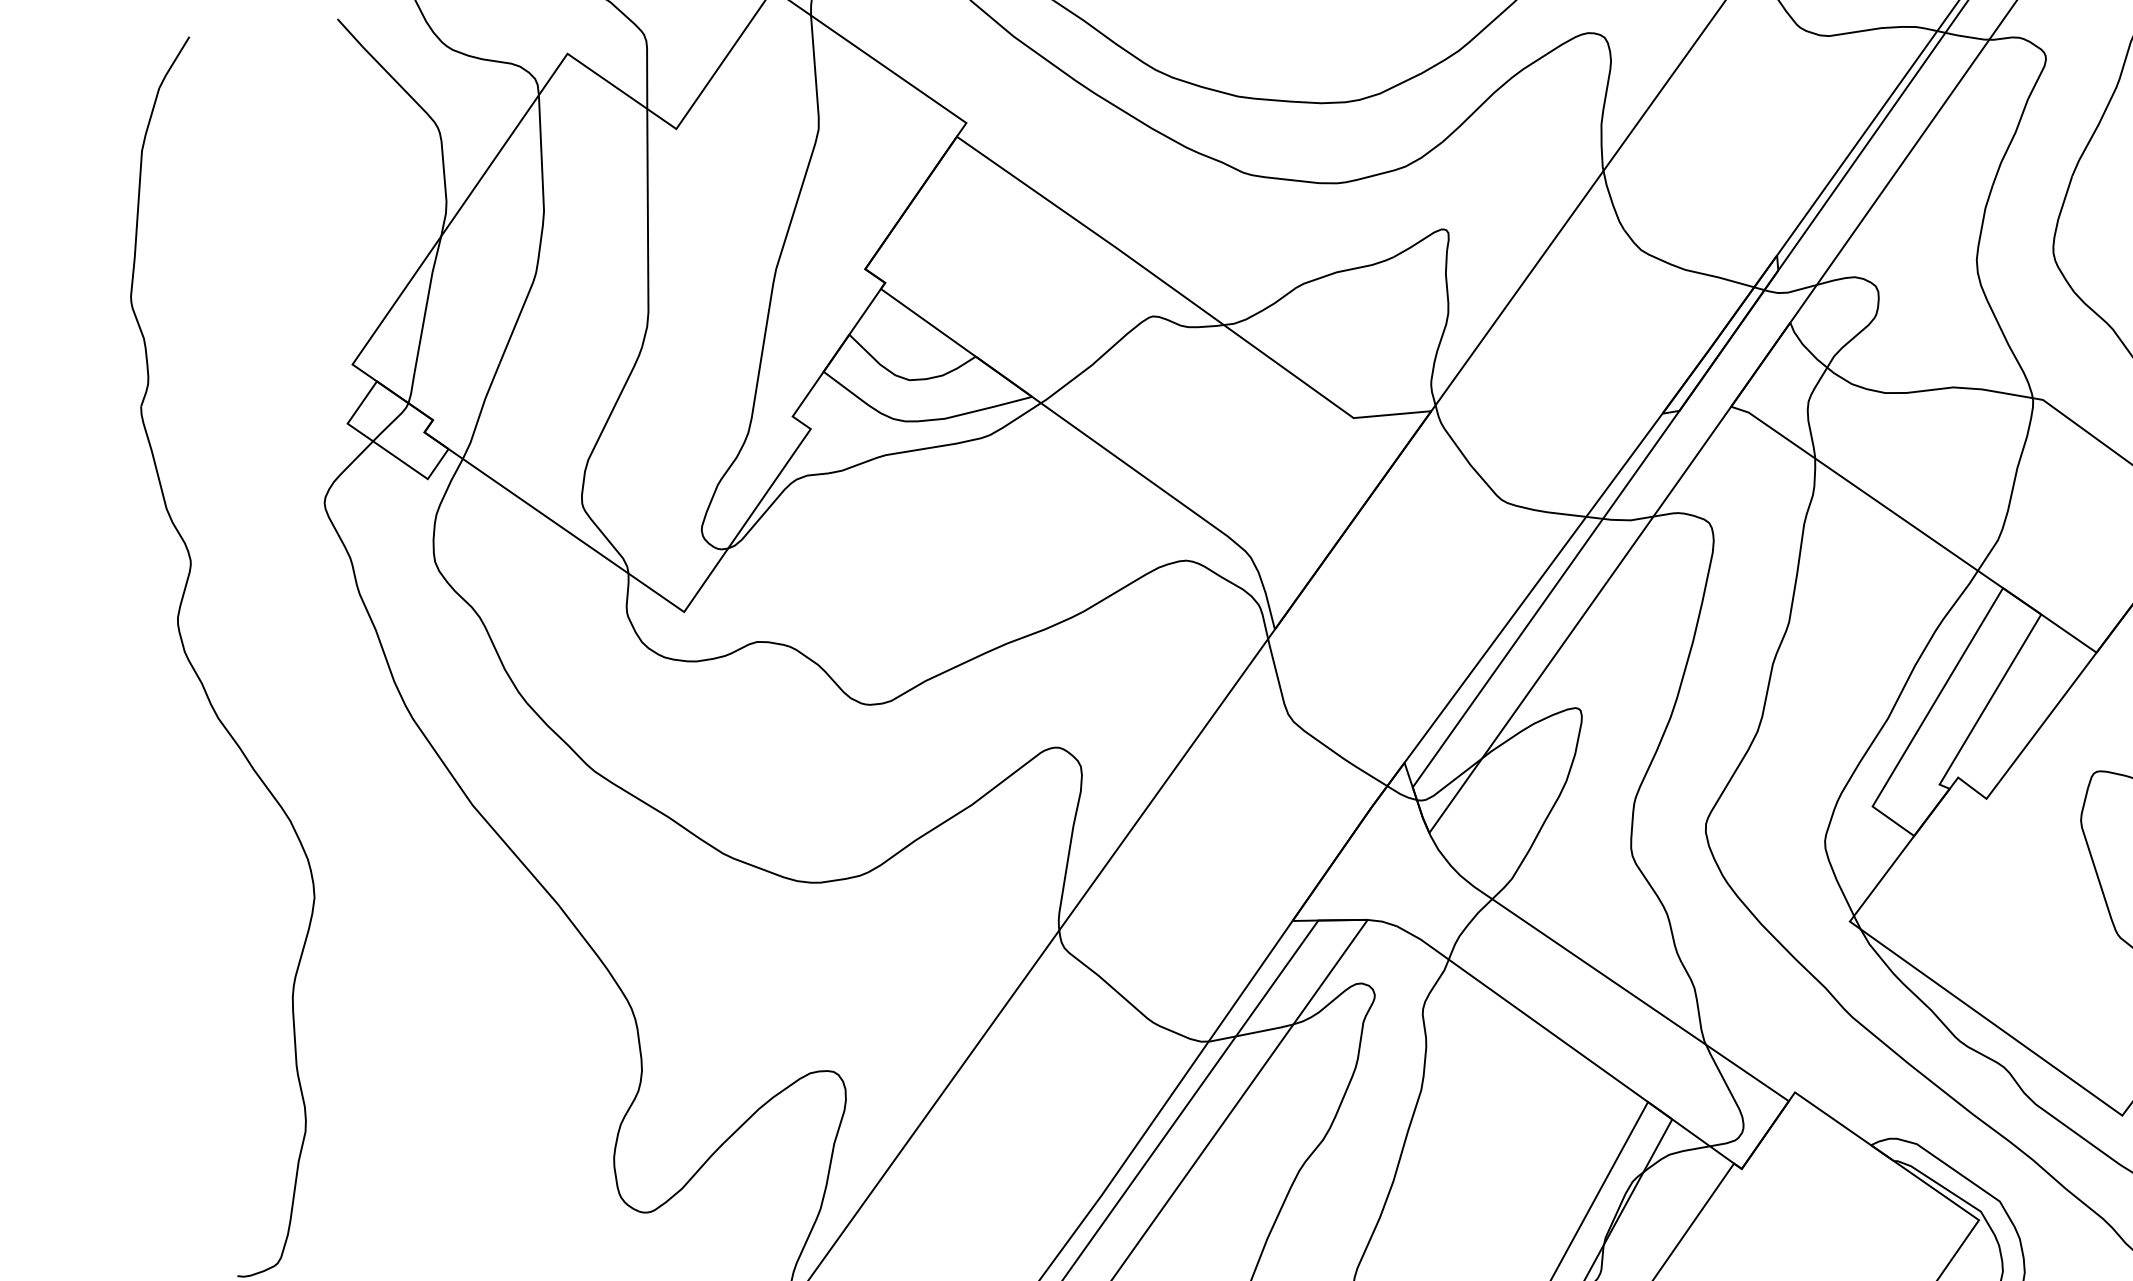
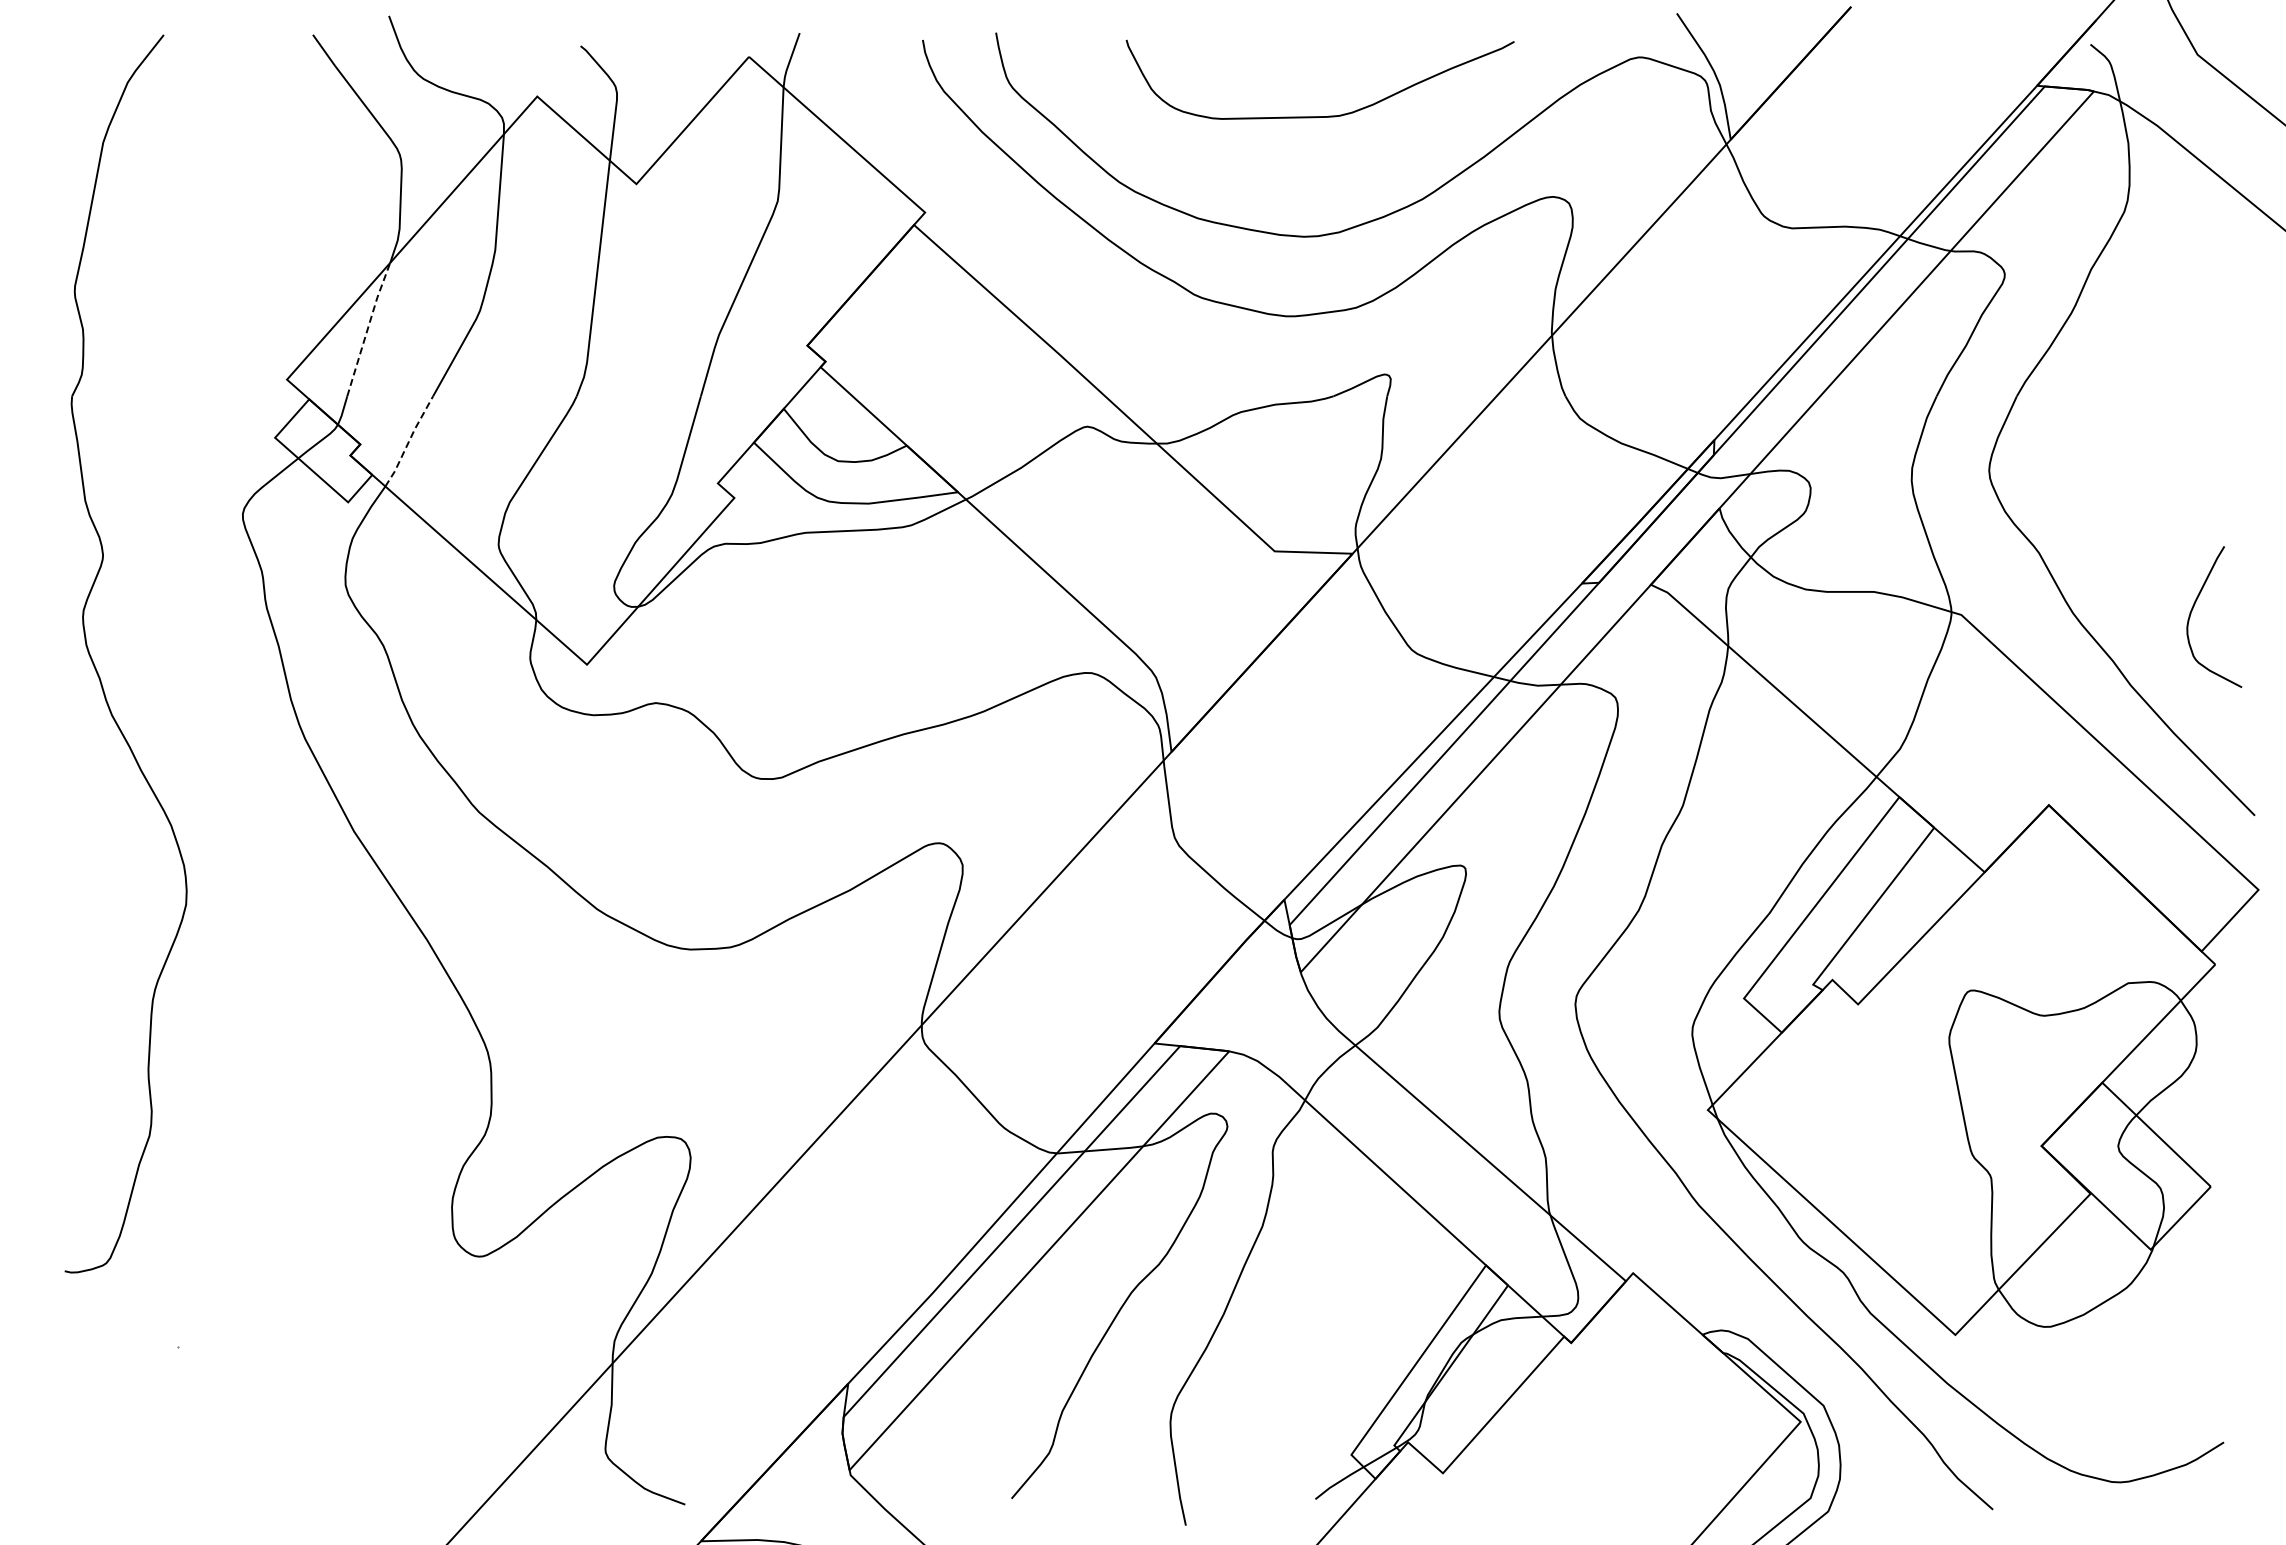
line: (426, 304) -> (367, 328), solid -> dashed
line: (481, 410) -> (409, 440), solid -> dashed

